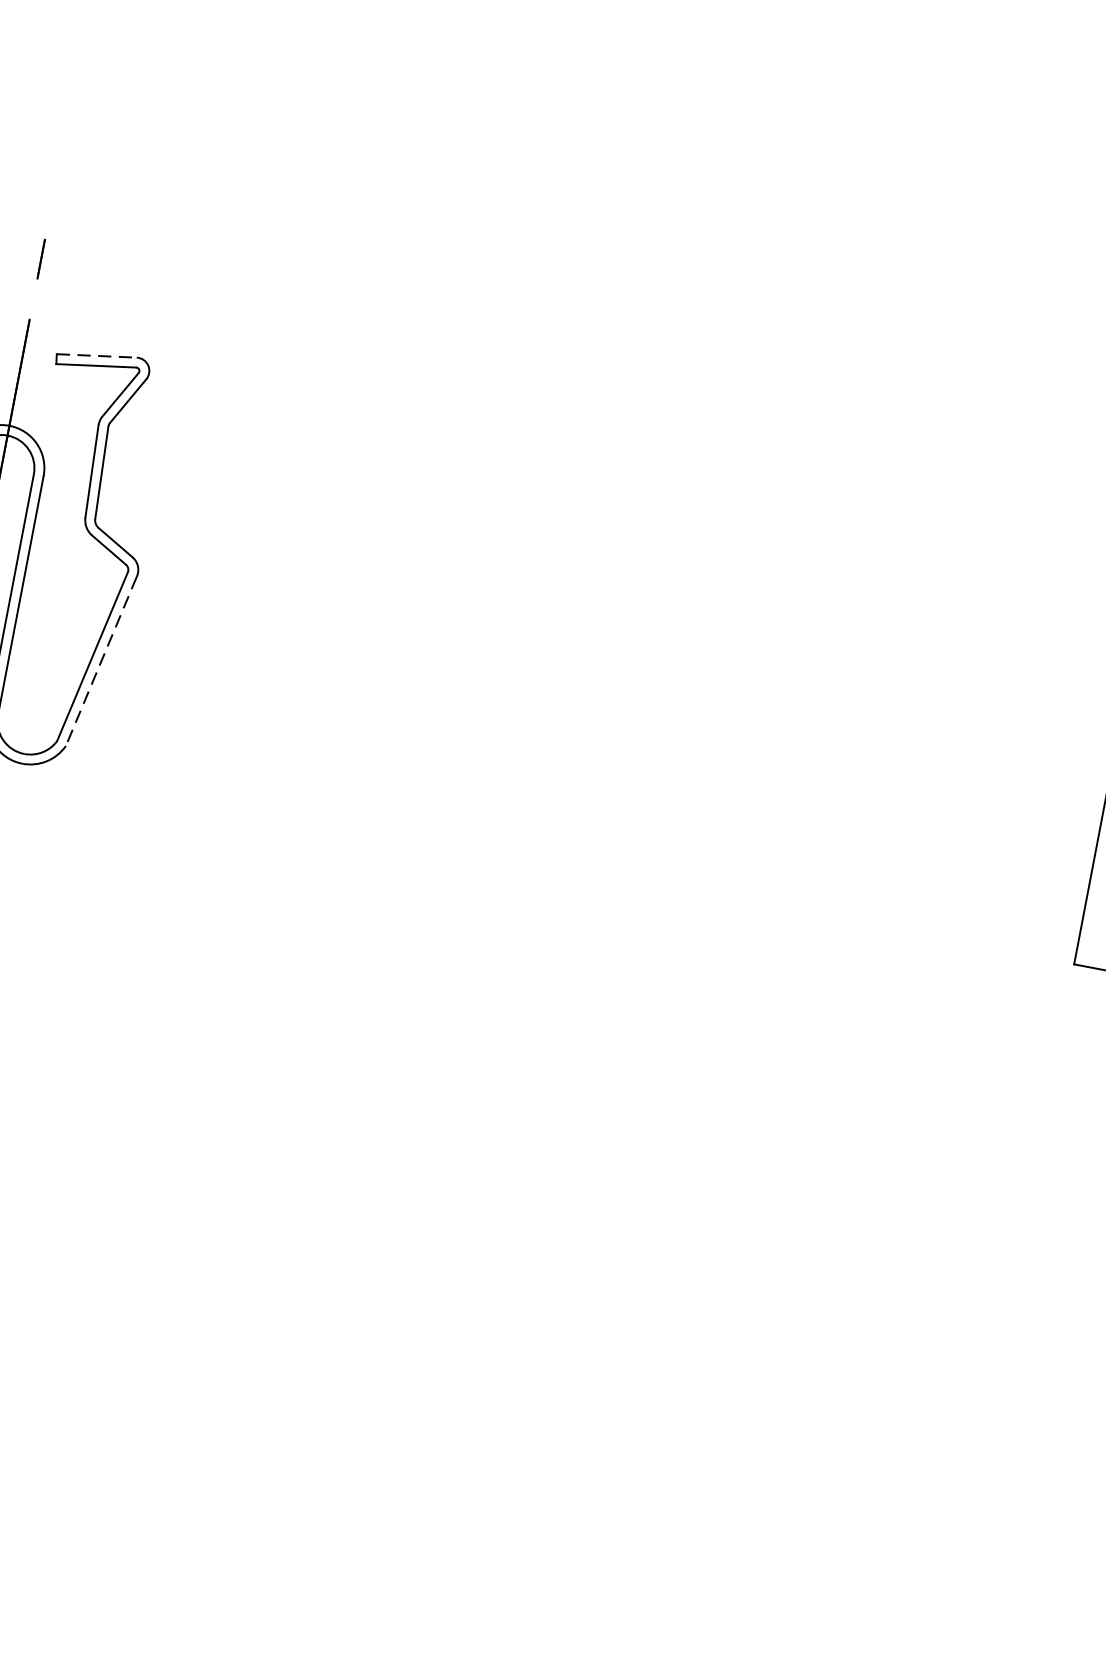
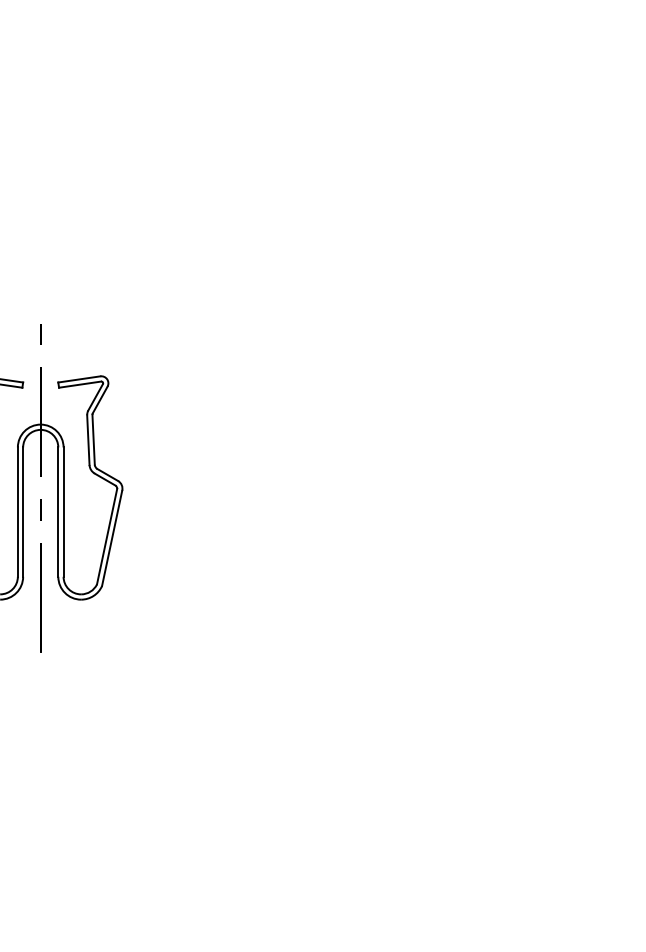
line: (97, 356) -> (79, 379), dashed -> solid
line: (101, 661) -> (112, 538), dashed -> solid

